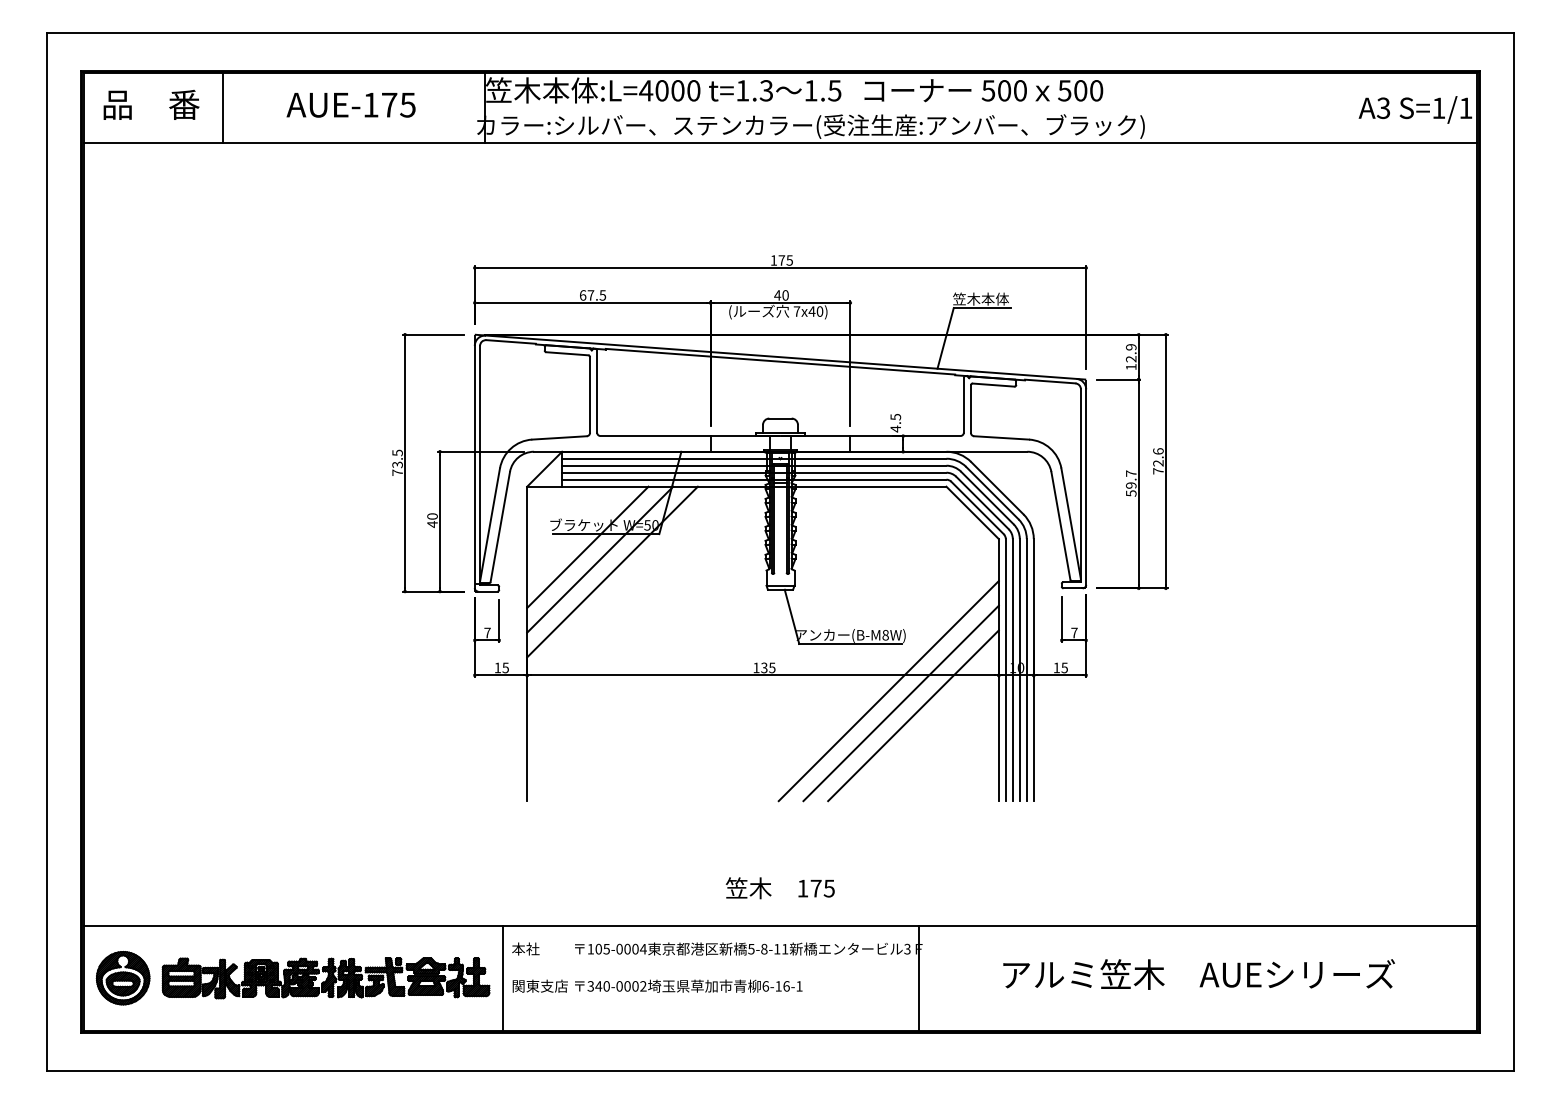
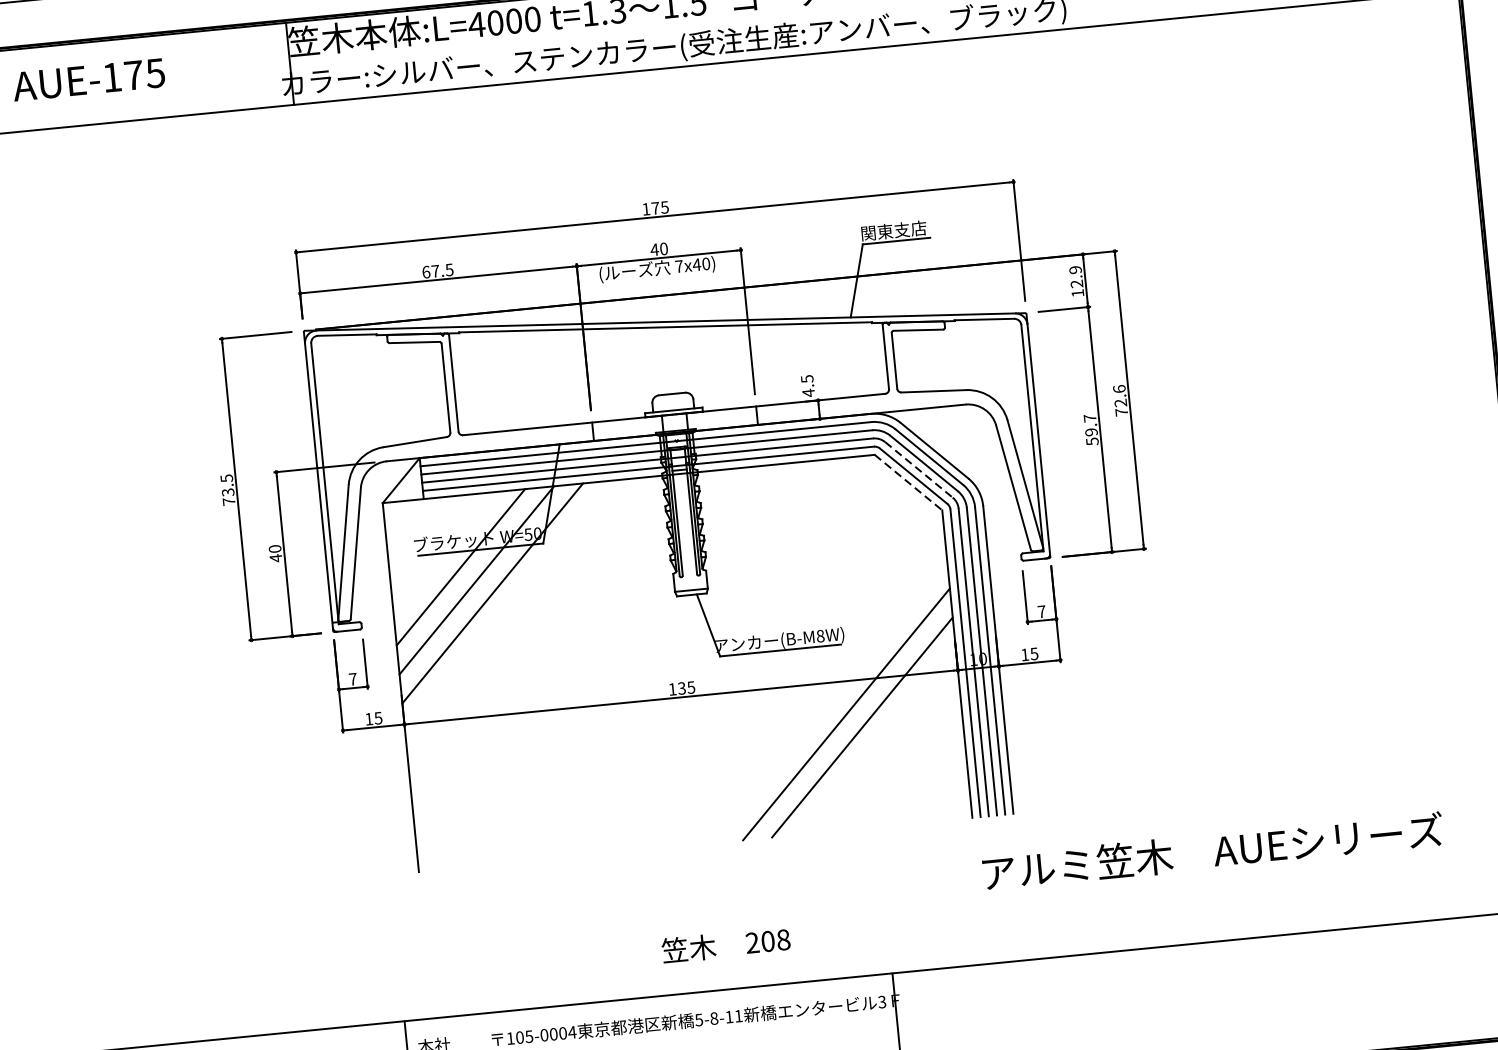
text: (350, 105) -> (88, 80), moved
text: (980, 298) -> (893, 230), 笠木本体 -> 関東支店
line: (982, 503) -> (918, 470), solid -> dashed
line: (973, 513) -> (909, 483), solid -> dashed
line: (888, 691) -> (830, 701), removed
text: (815, 888) -> (767, 941), 175 -> 208
text: (1198, 974) -> (1212, 851), moved

